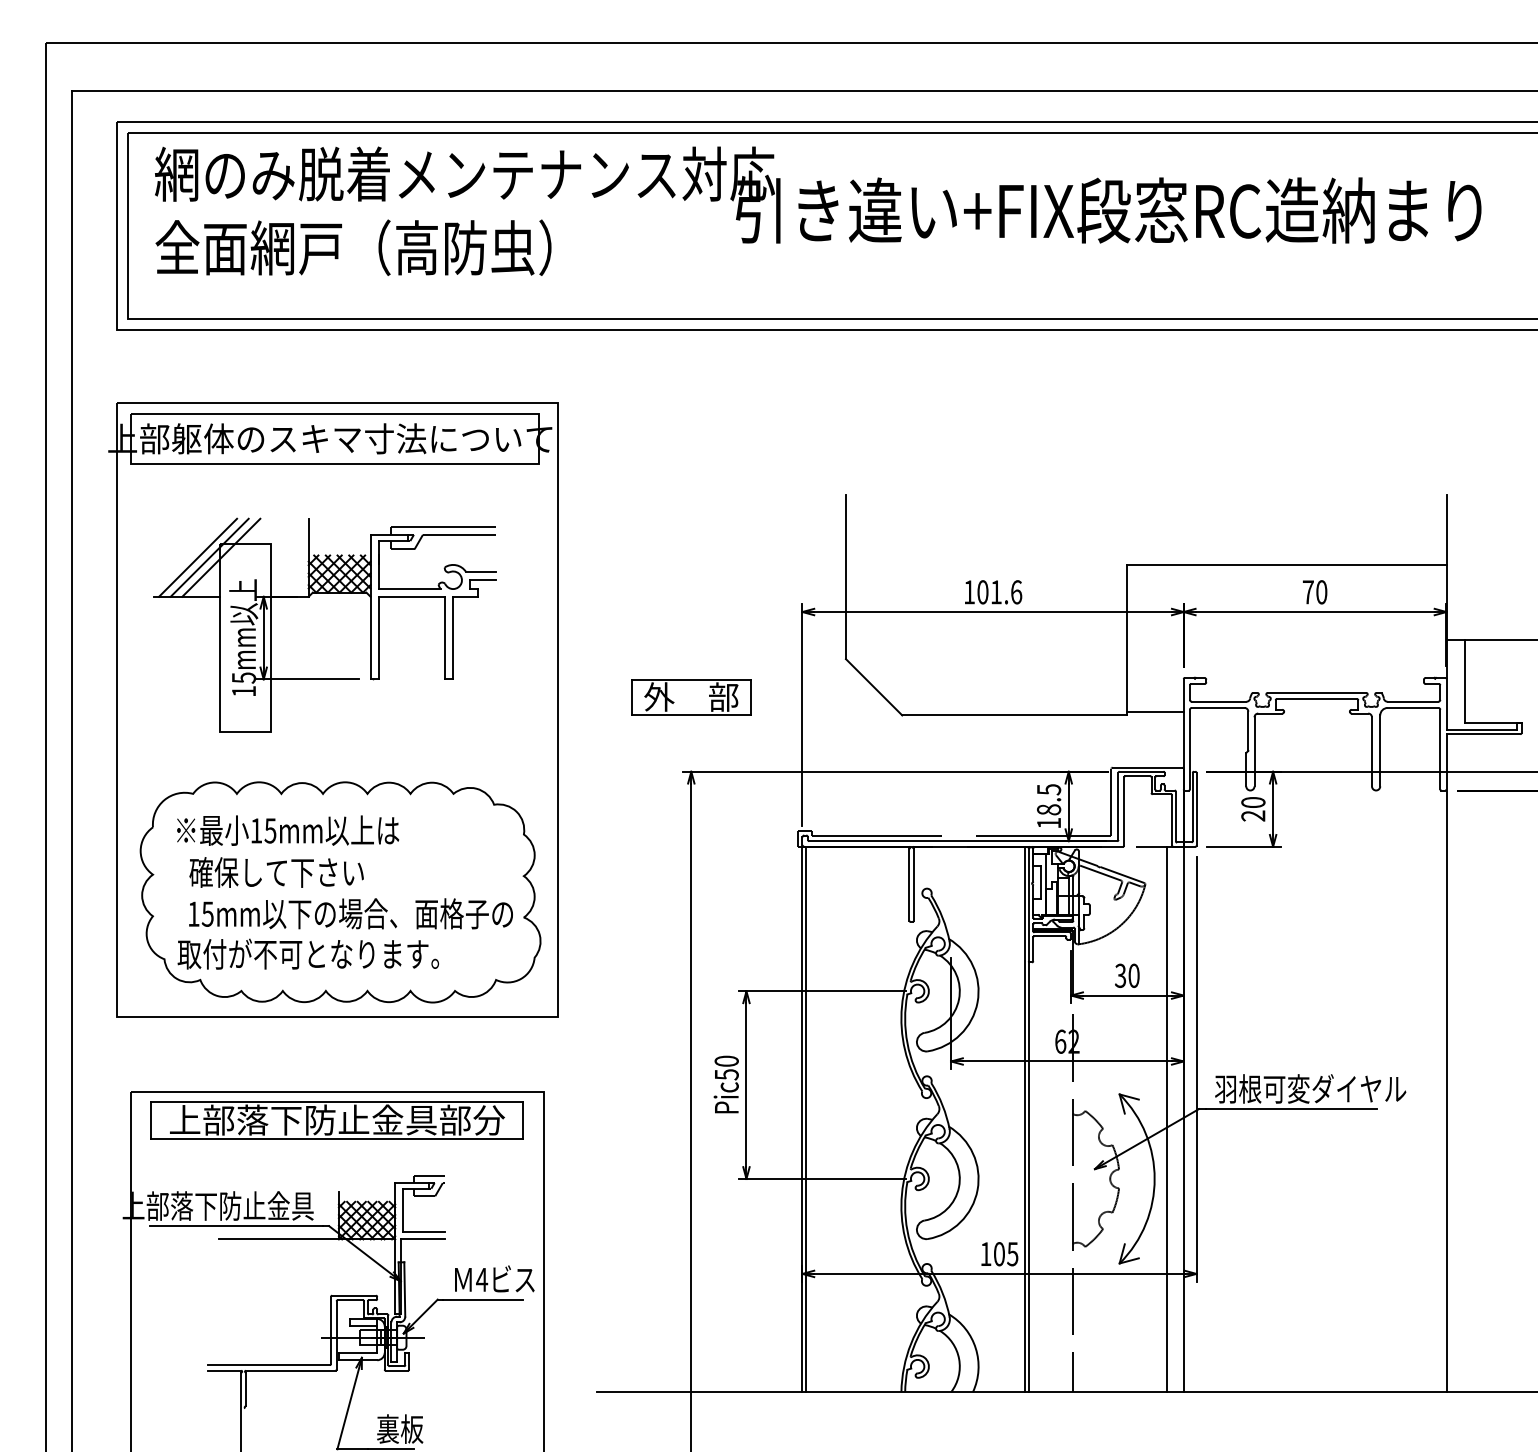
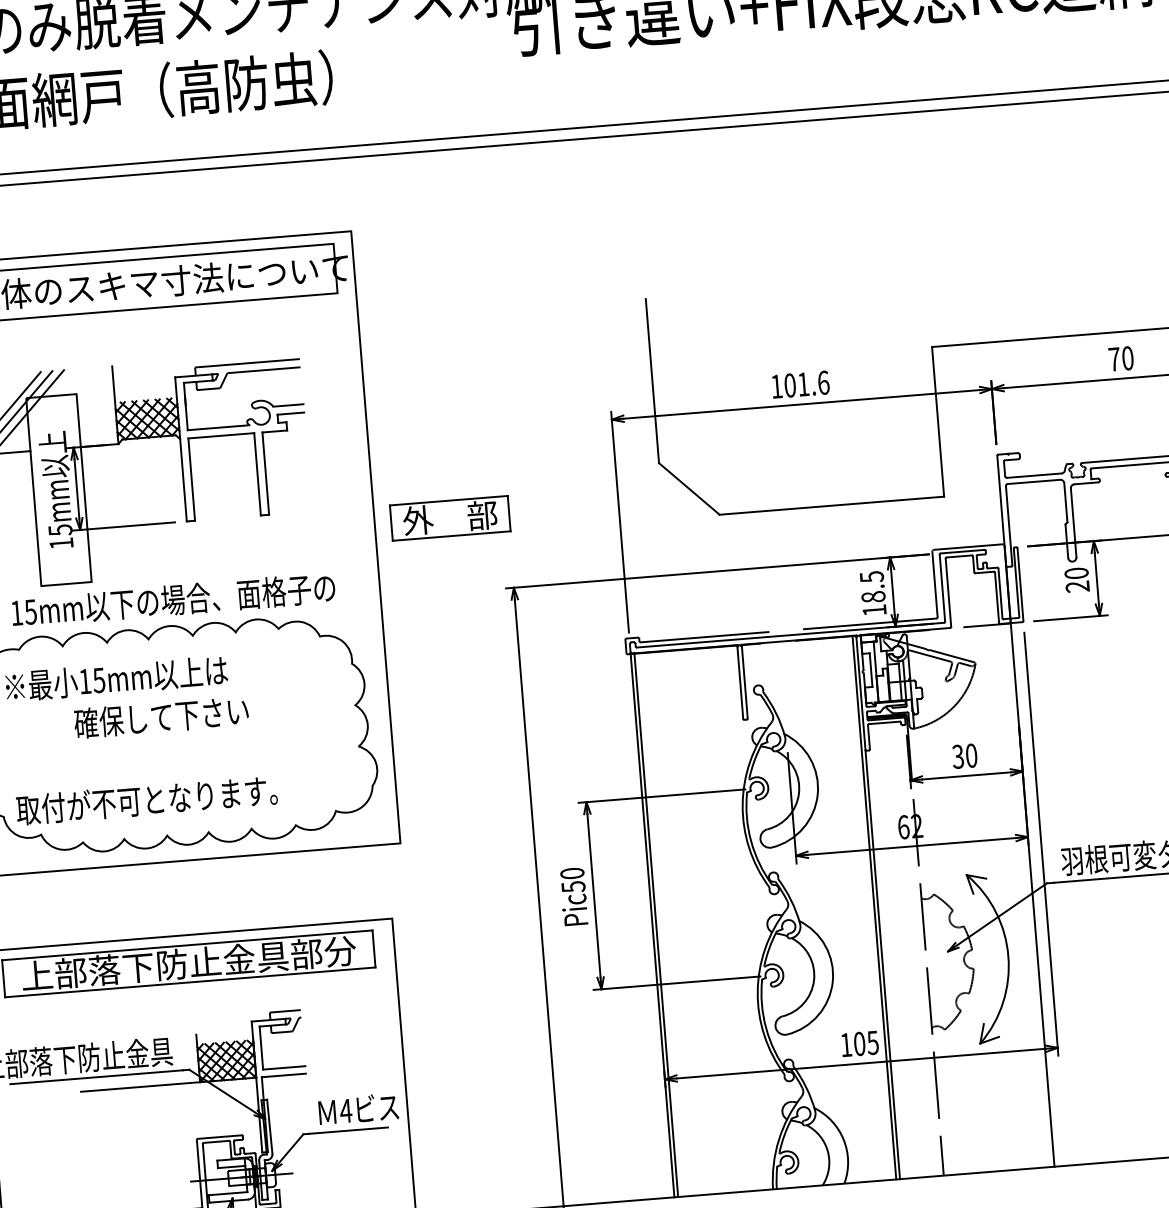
part: (691, 697) -> (450, 518), moved
line: (1155, 711) -> (971, 490), removed
text: (276, 872) -> (161, 717), moved
text: (350, 913) -> (172, 599), moved
line: (1166, 1119) -> (1015, 896), removed

